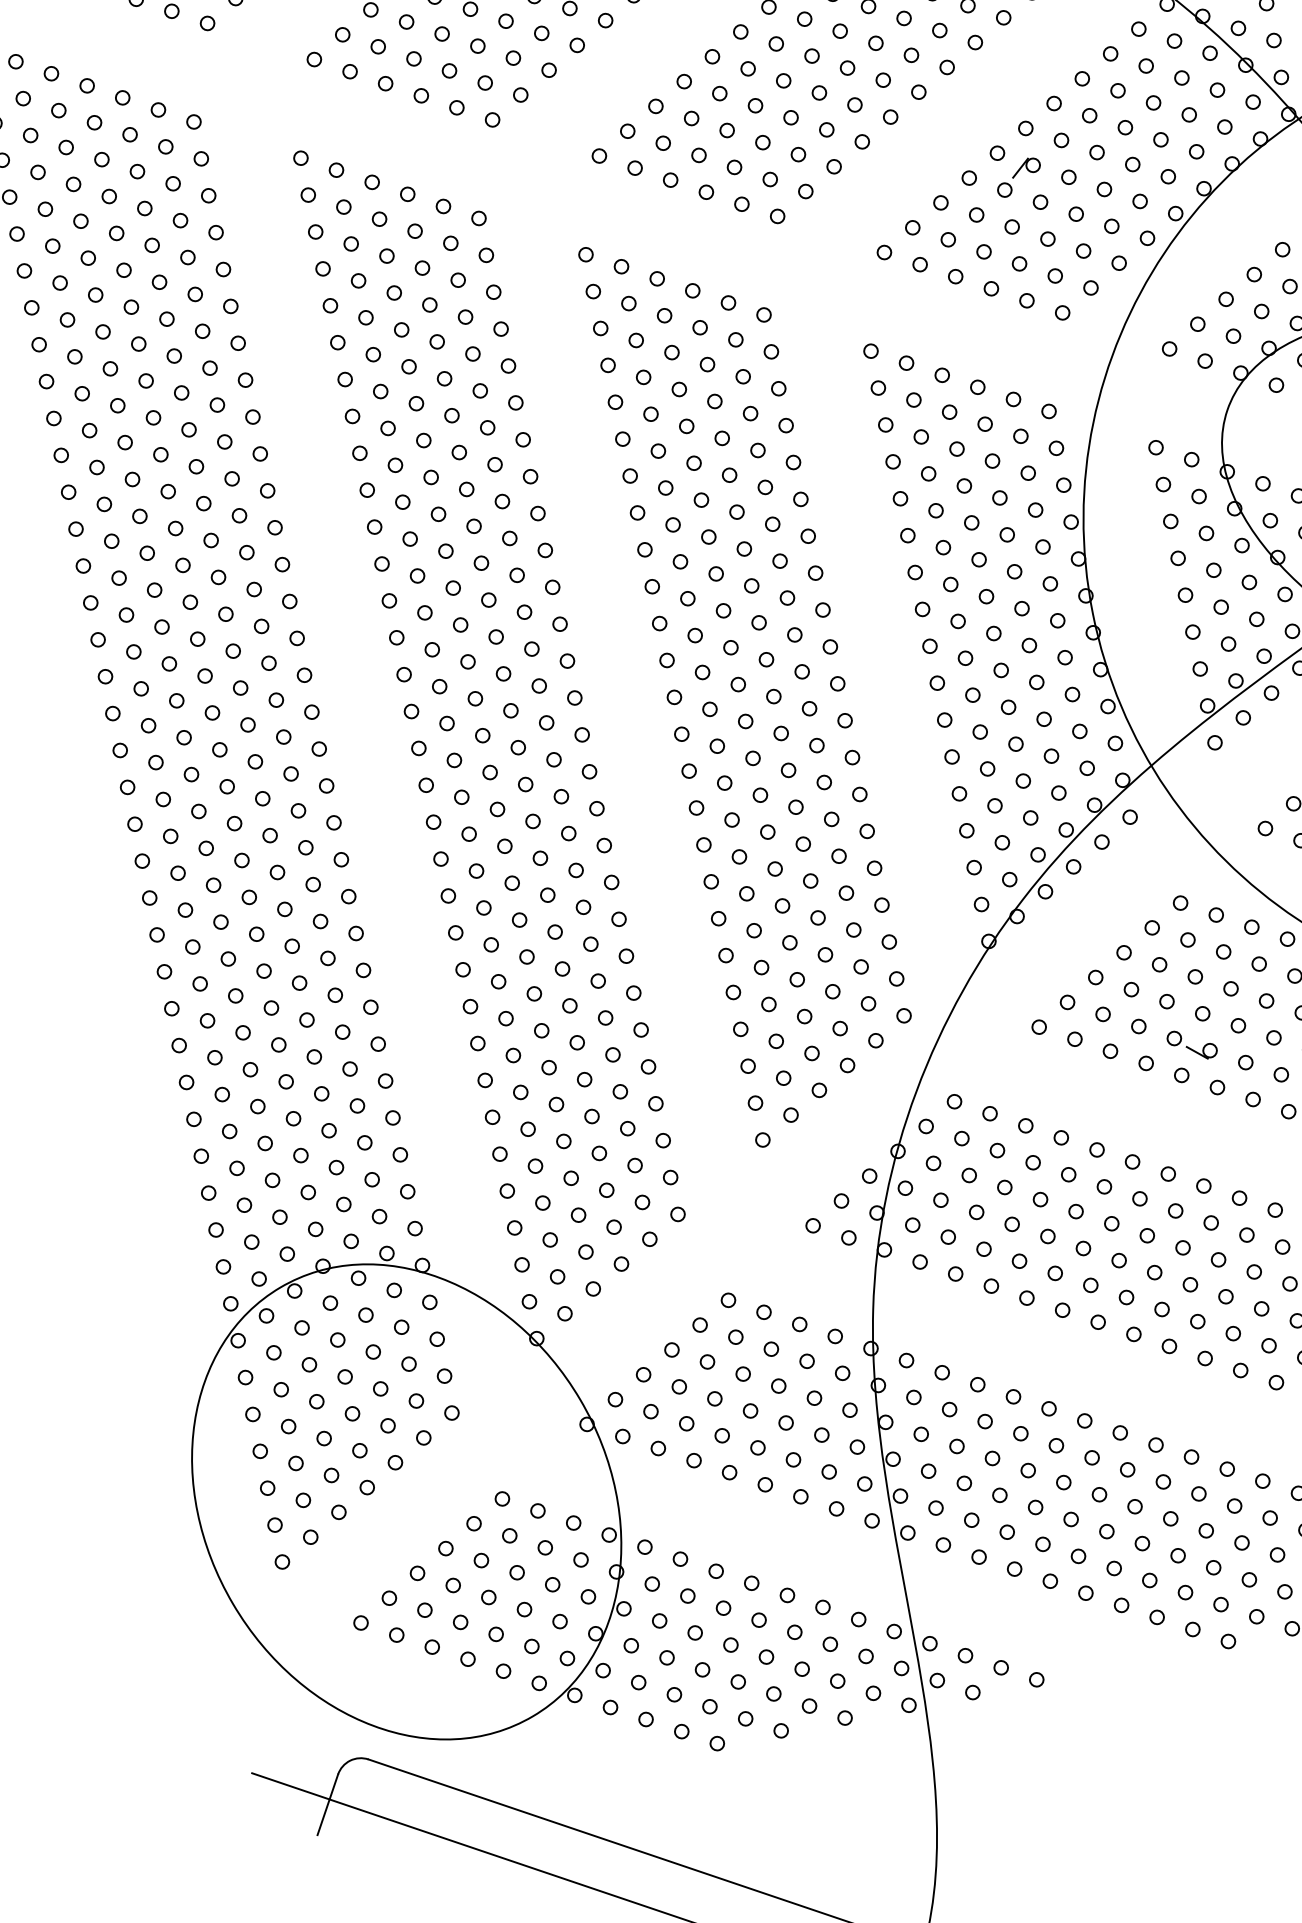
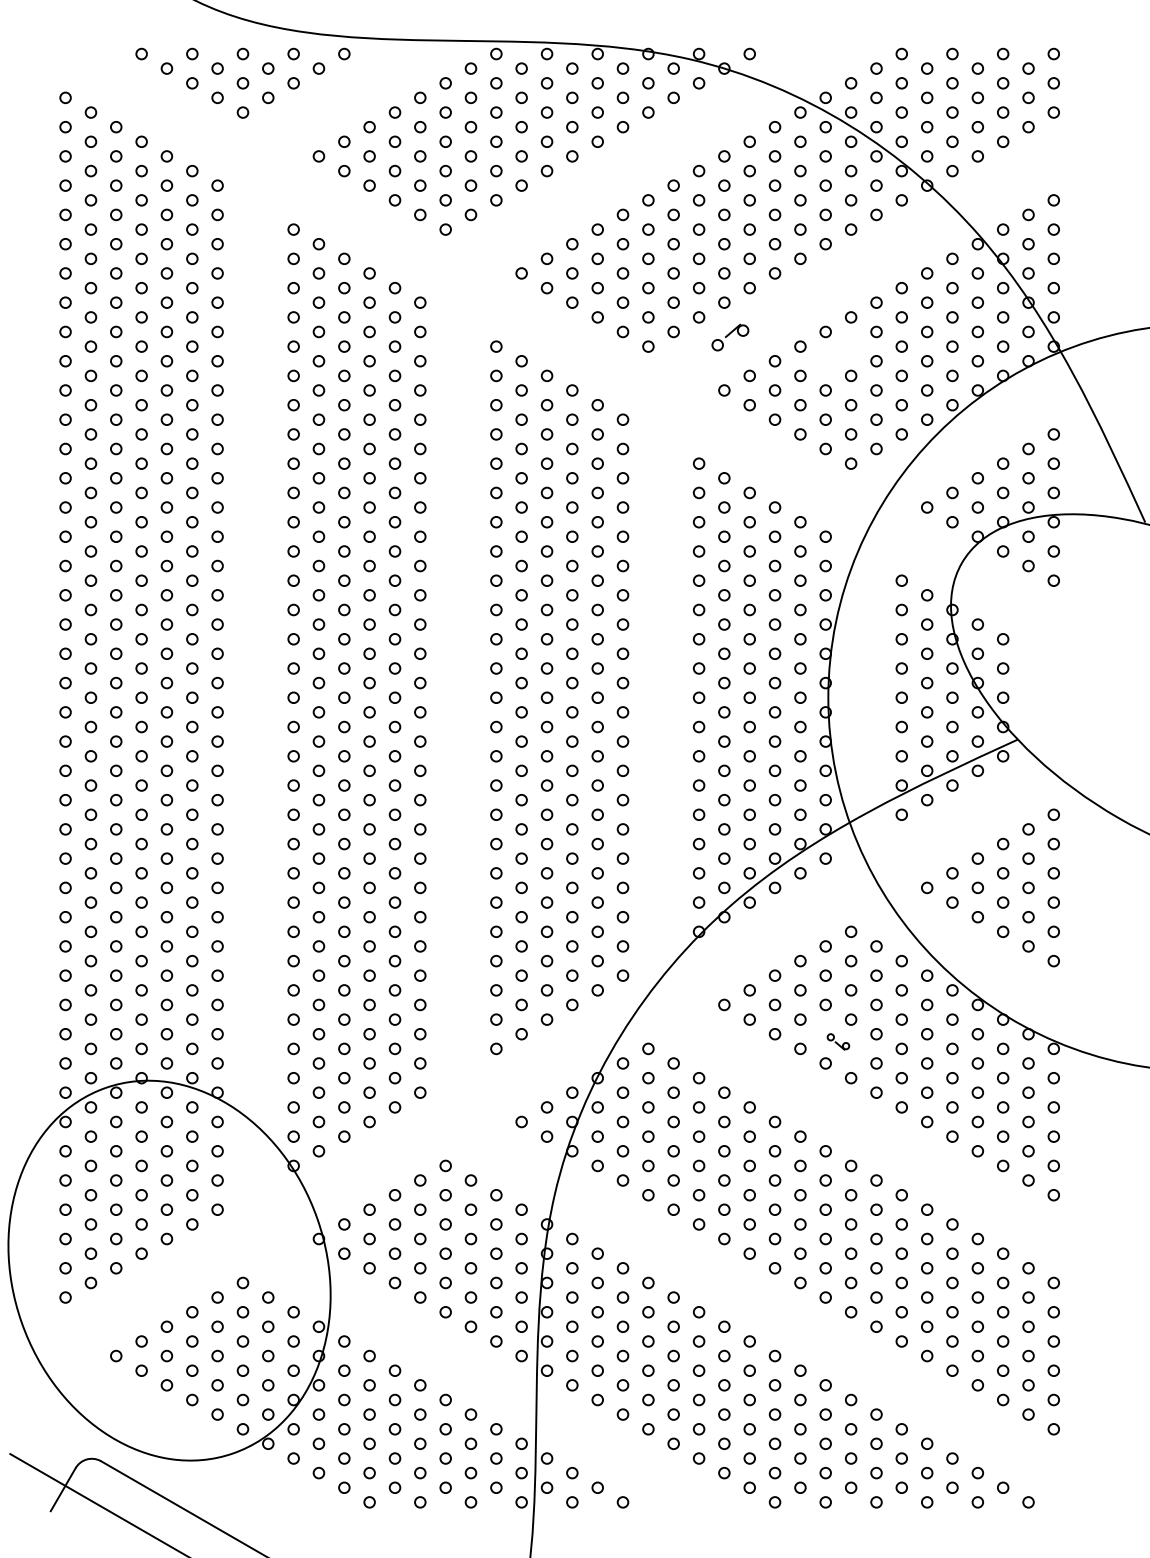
part: (1018, 177) -> (730, 337), moved
part: (1192, 1044) -> (838, 1041), size x0.6

